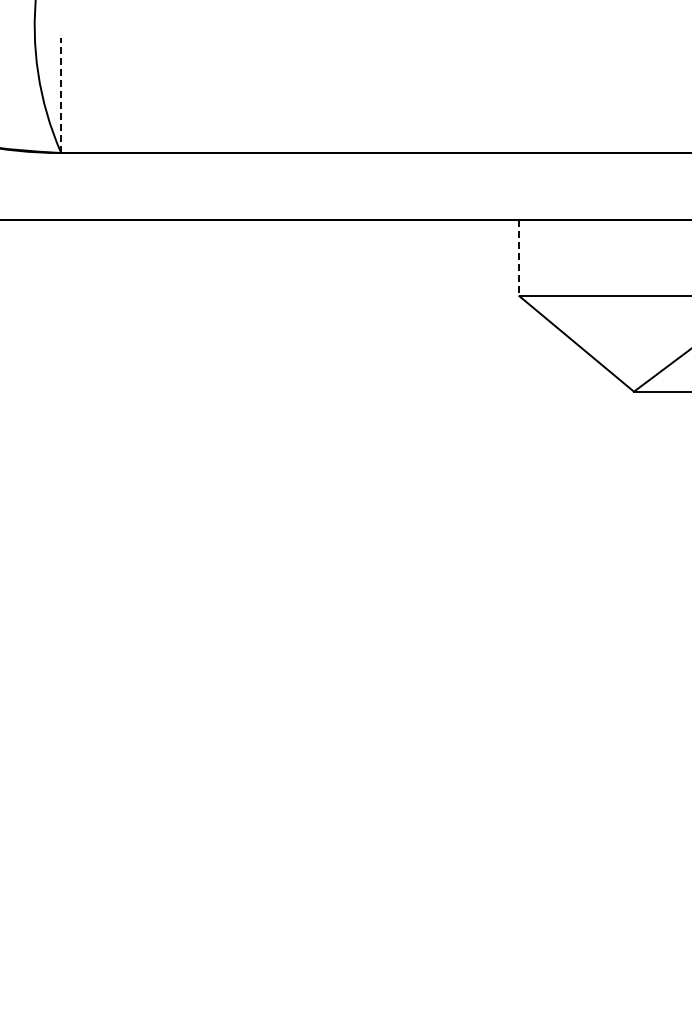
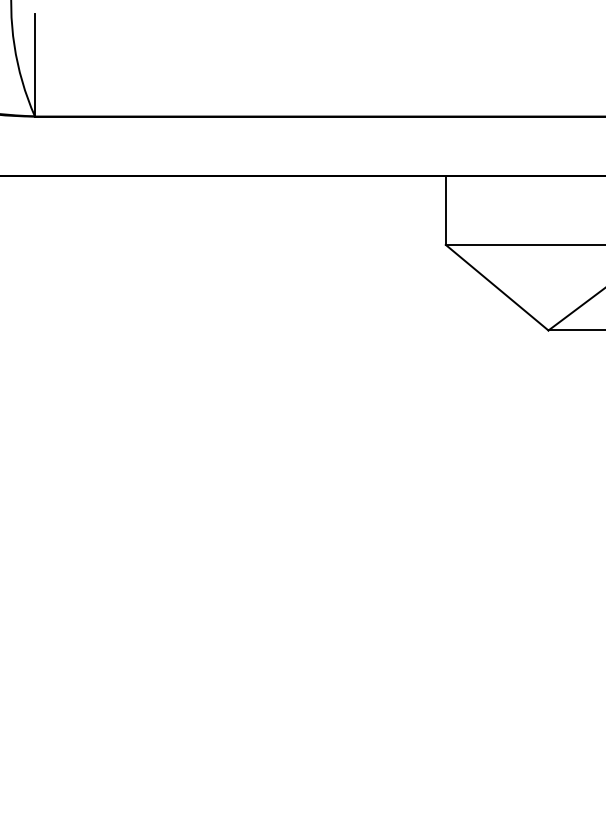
line: (61, 95) -> (35, 64), dashed -> solid
line: (519, 258) -> (445, 211), dashed -> solid

